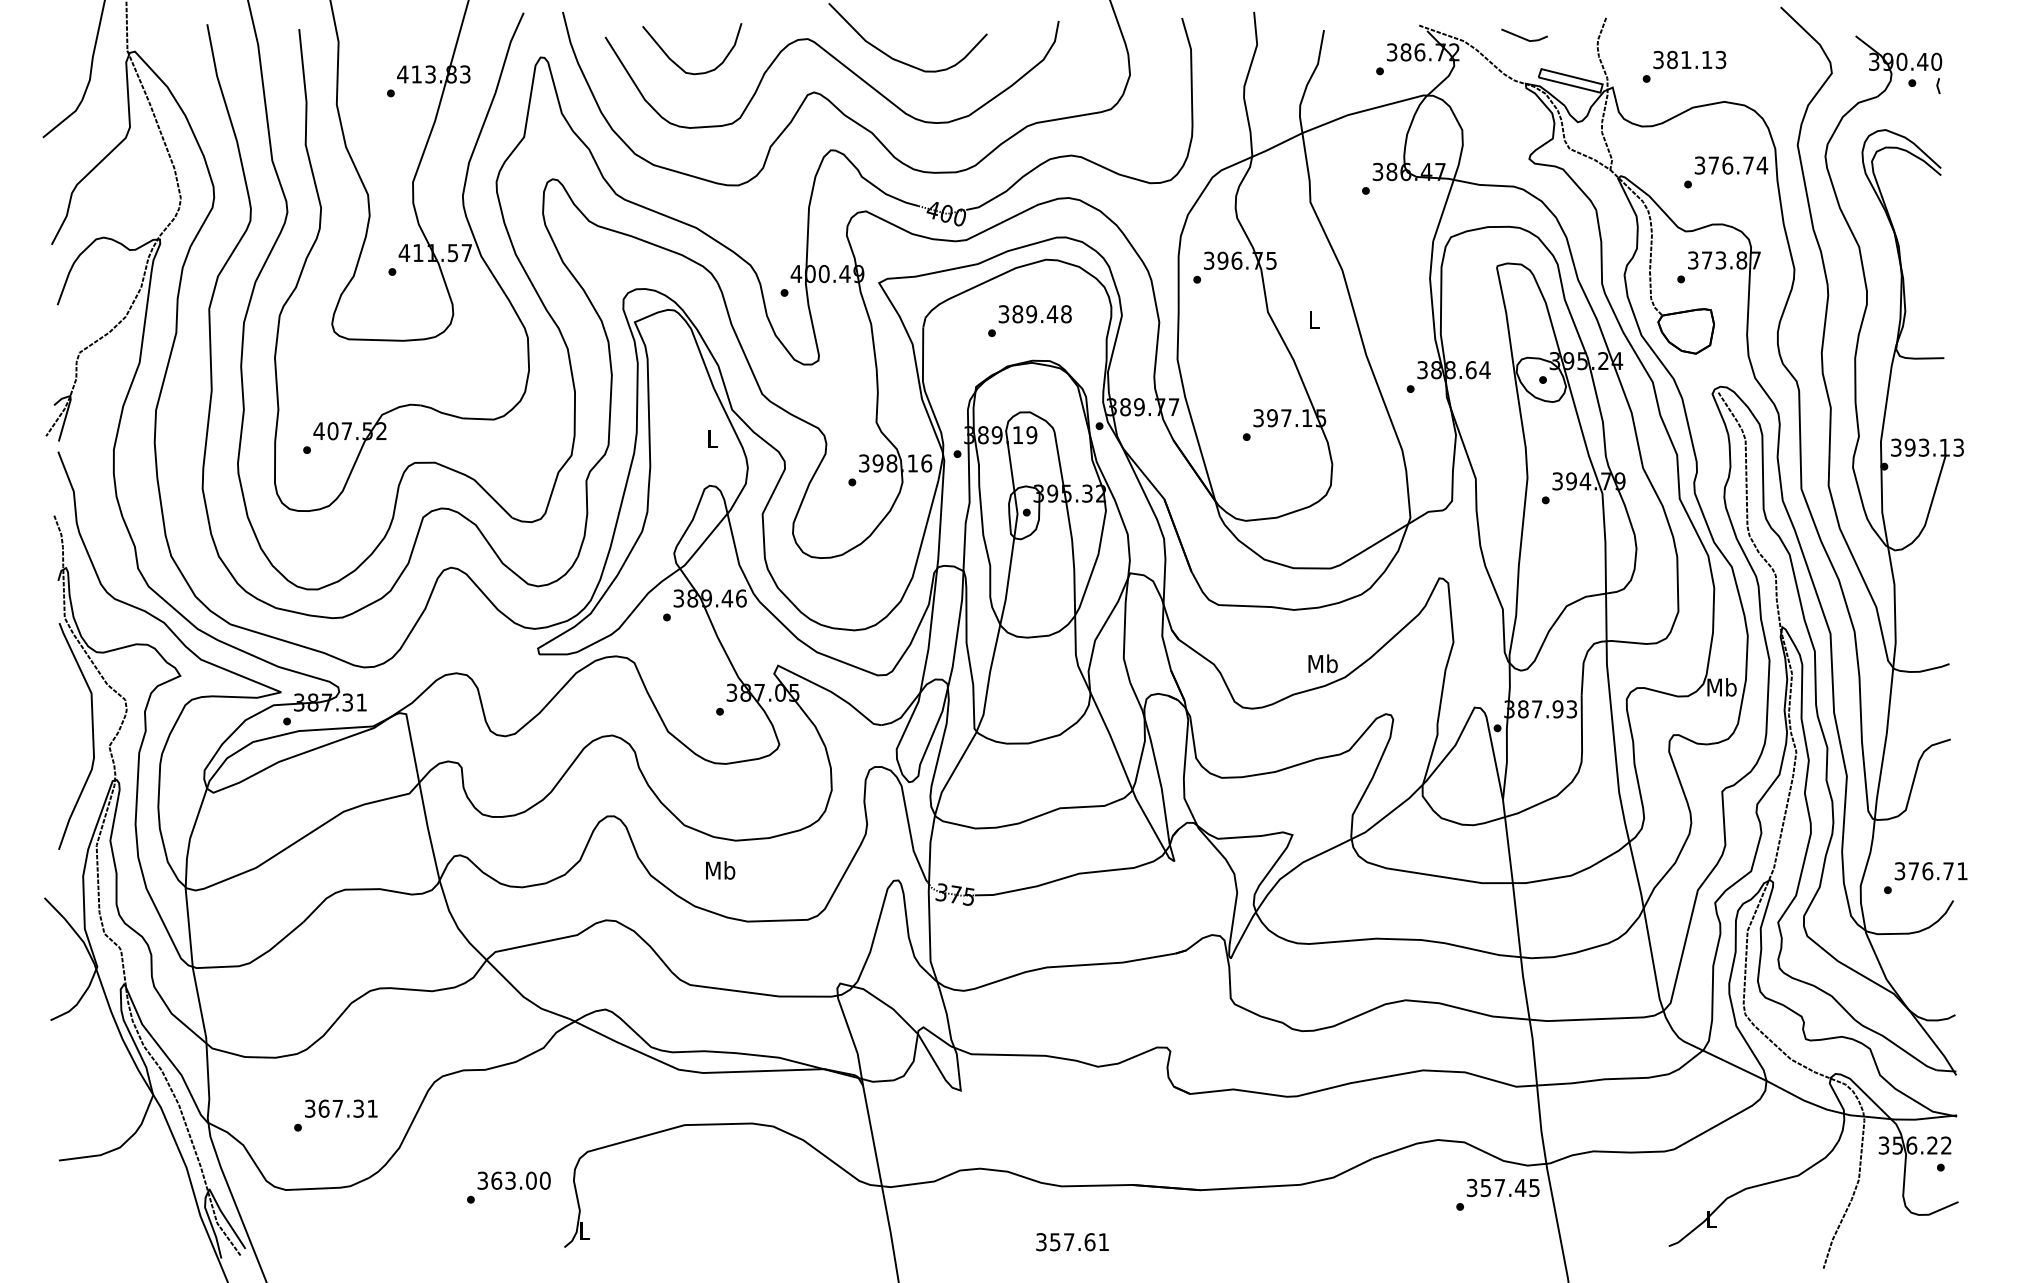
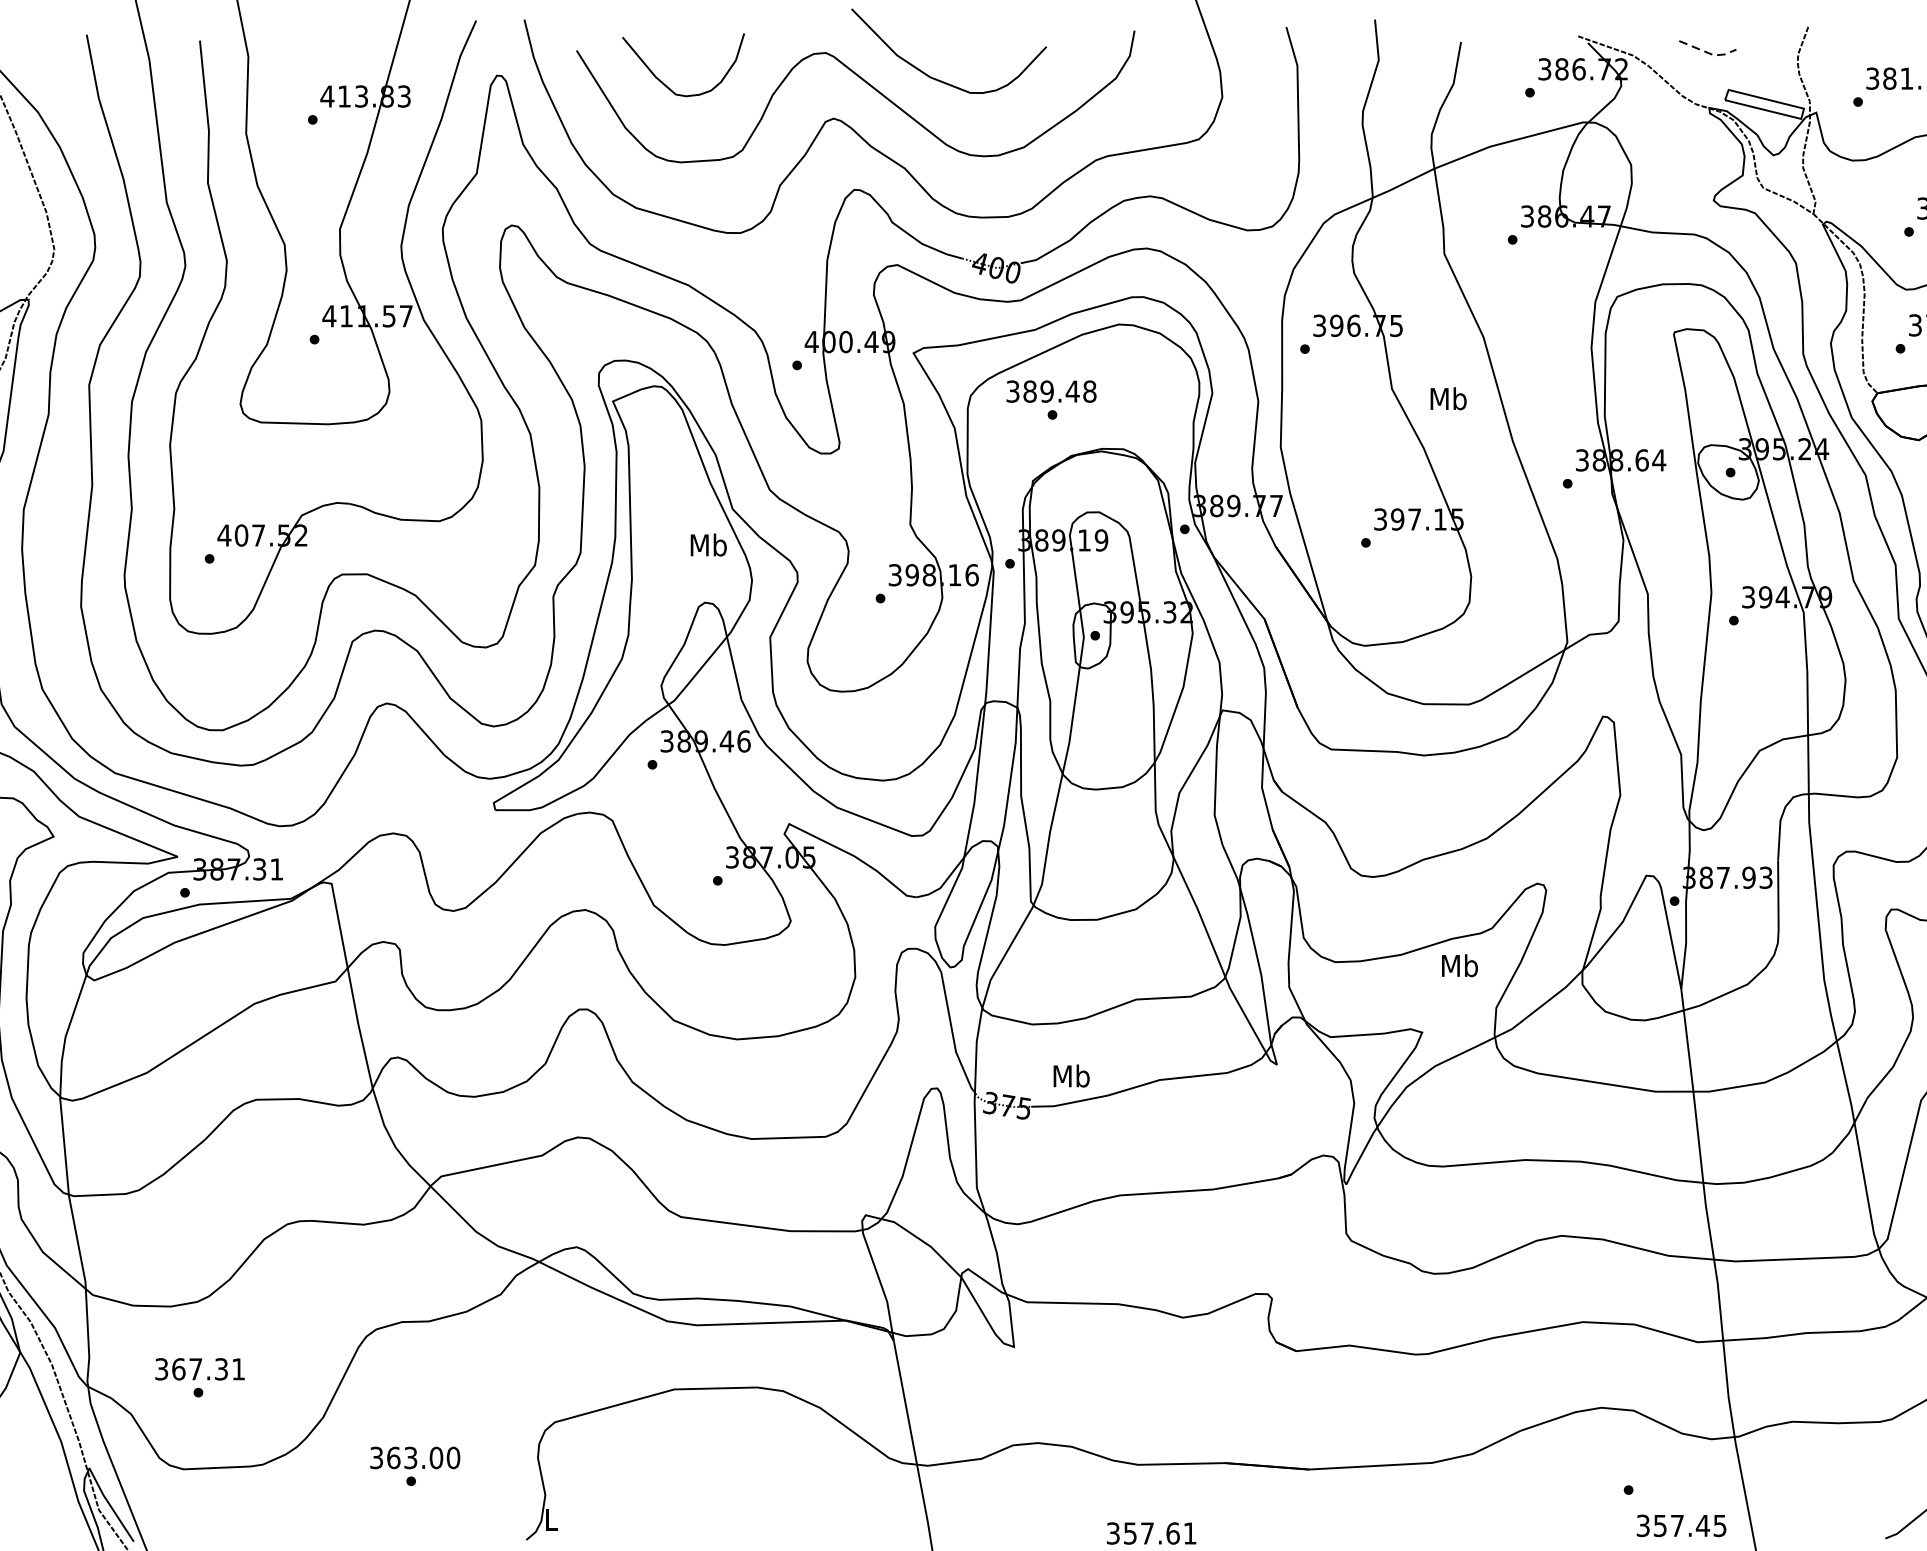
line: (1526, 39) -> (1710, 53), solid -> dashed
text: (1034, 314) -> (1050, 391), moved
text: (1313, 319) -> (1448, 398), L -> Mb
text: (712, 438) -> (708, 544), L -> Mb
text: (1322, 663) -> (1459, 965), moved
text: (720, 870) -> (1071, 1076), moved
text: (341, 1108) -> (200, 1369), moved
text: (513, 1180) -> (414, 1457), moved
text: (1502, 1187) -> (1680, 1525), moved

